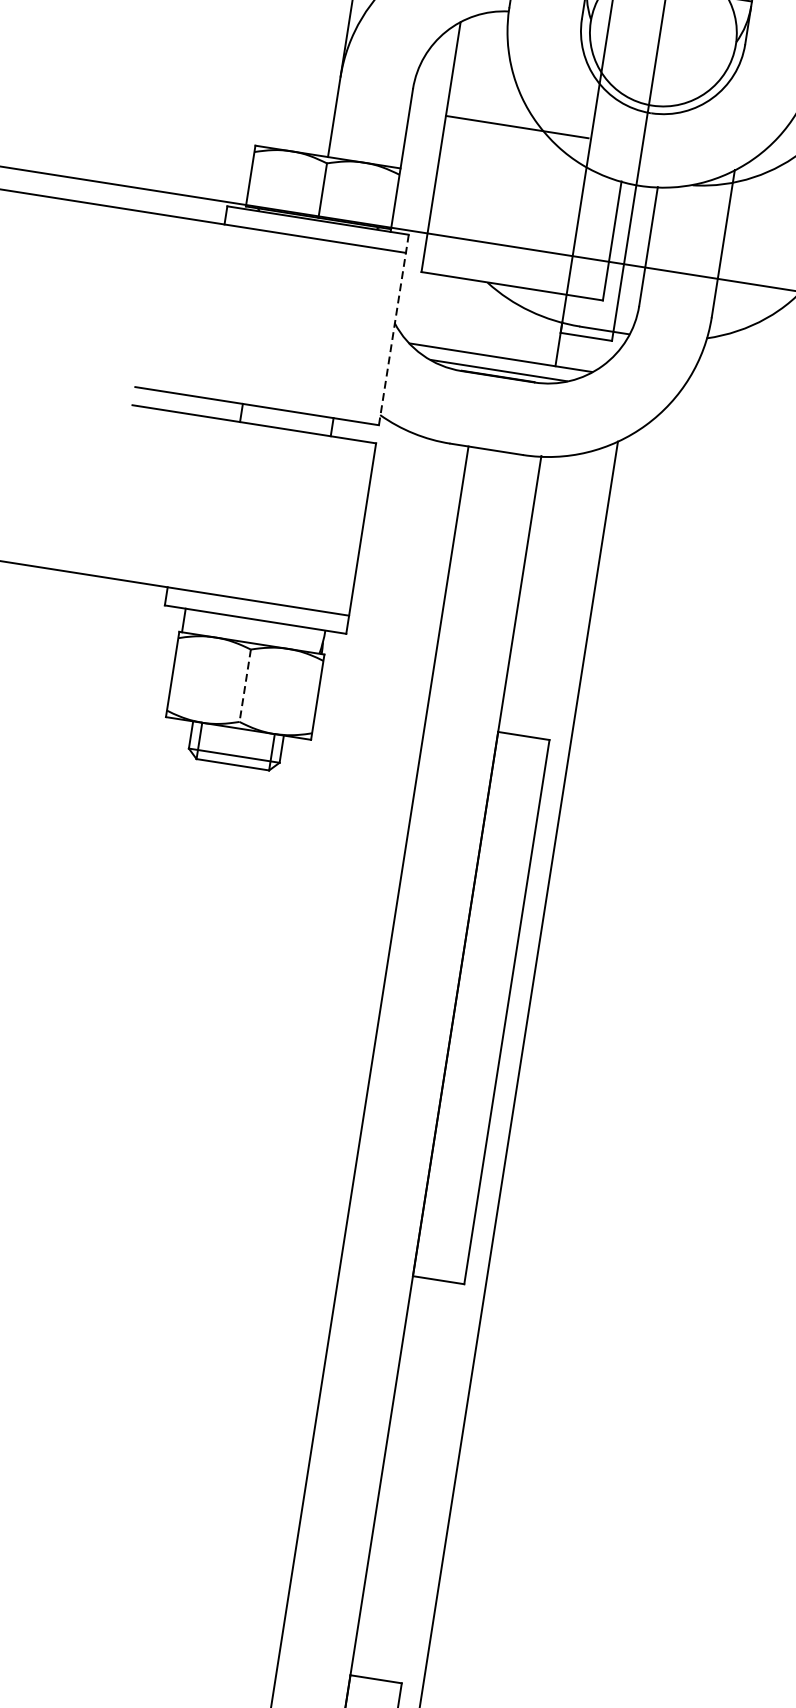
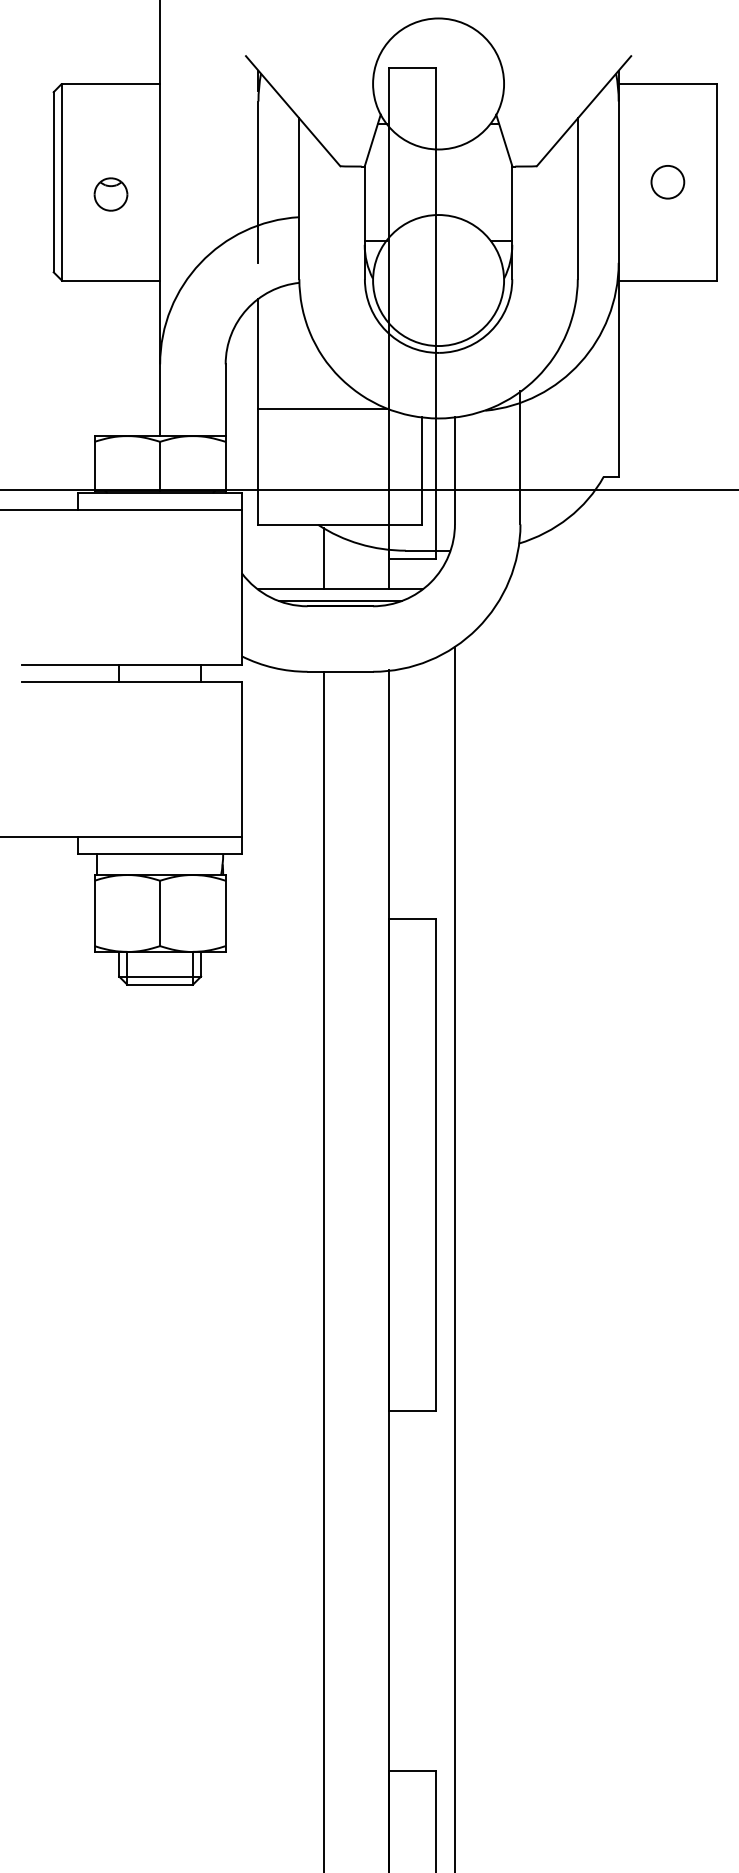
line: (516, 126) -> (322, 408), moved
line: (487, 320) -> (323, 558), added
line: (394, 330) -> (242, 579), dashed -> solid
line: (245, 685) -> (160, 913), dashed -> solid

